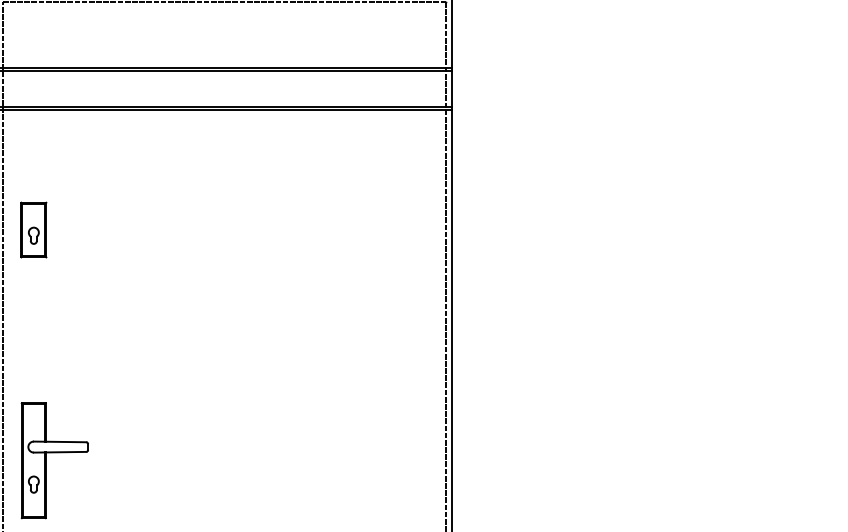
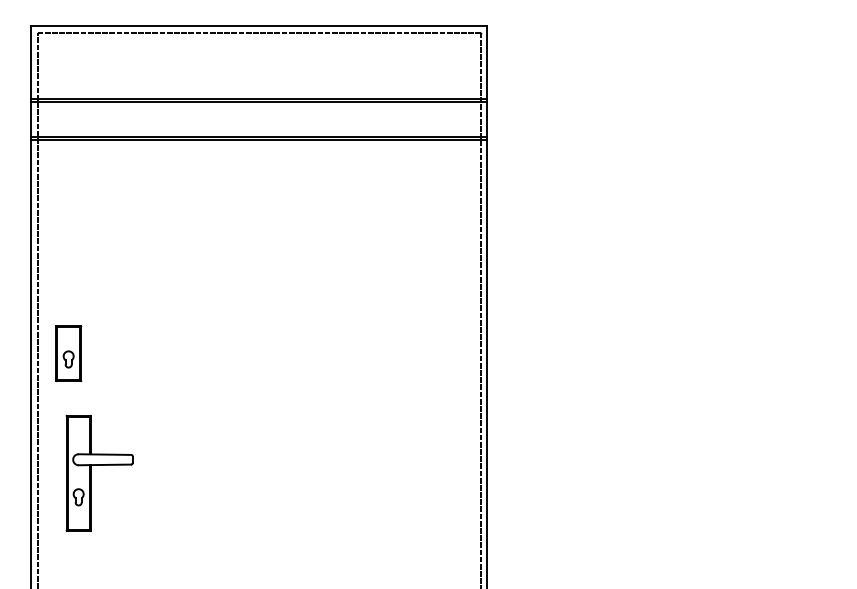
part: (33, 229) -> (68, 353), moved
part: (54, 452) -> (99, 465), moved

